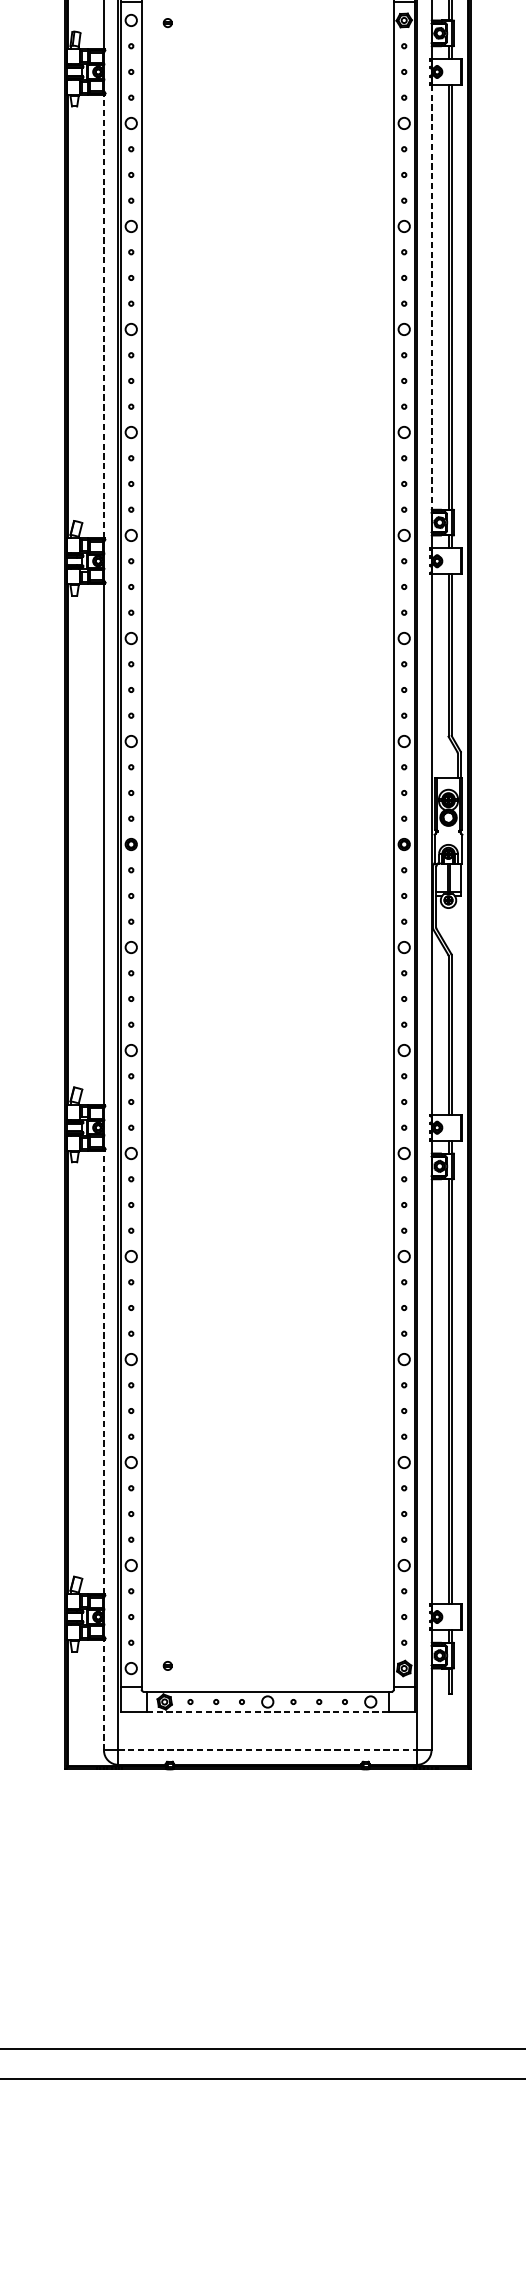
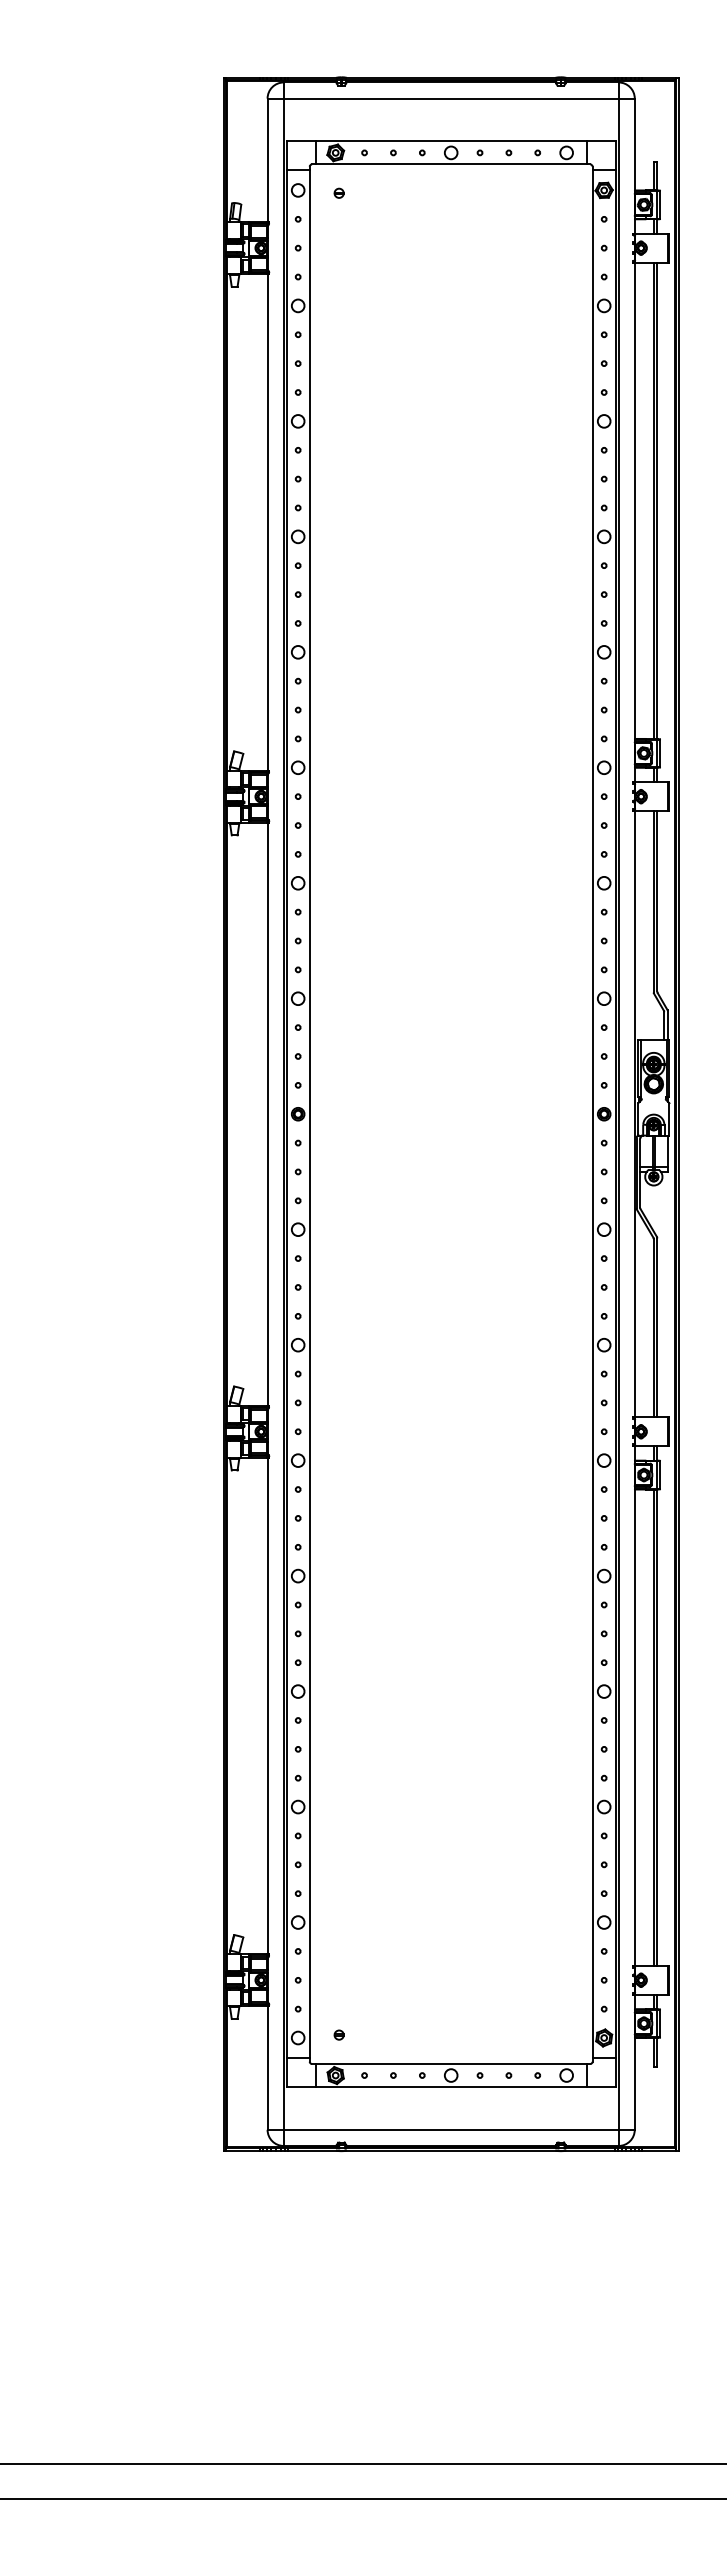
line: (431, 297) -> (634, 501), dashed -> solid
line: (103, 315) -> (267, 521), dashed -> solid
line: (103, 1371) -> (267, 1705), dashed -> solid
line: (103, 1695) -> (267, 2068), dashed -> solid
line: (268, 1712) -> (451, 2087), dashed -> solid
line: (268, 1750) -> (451, 2129), dashed -> solid

